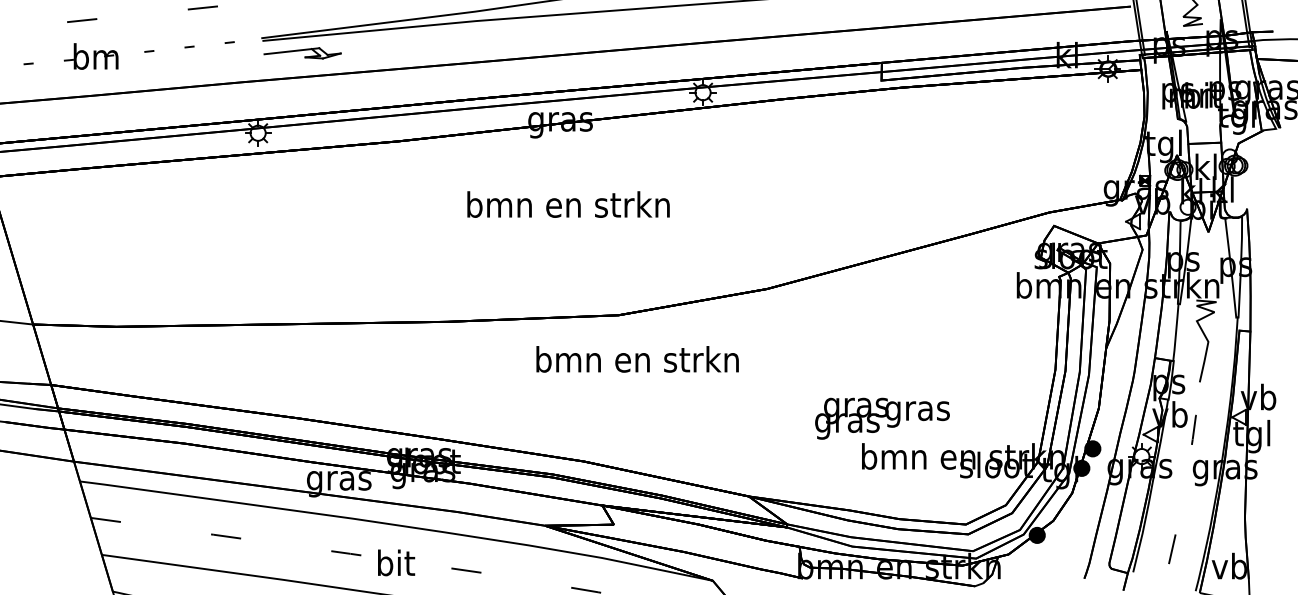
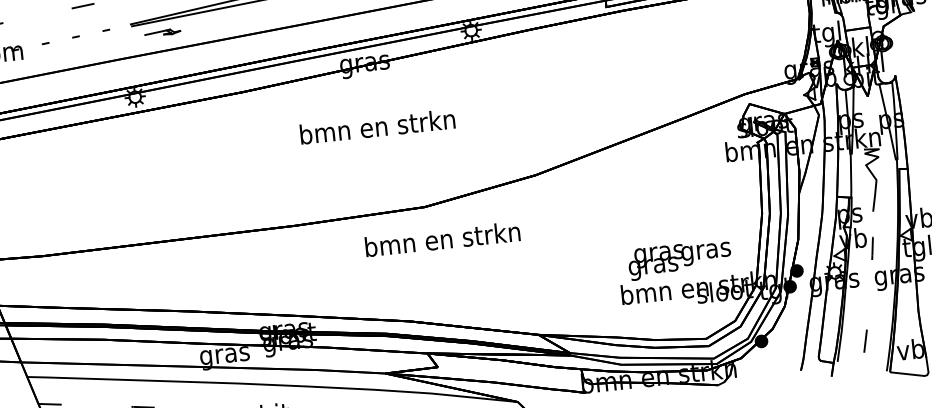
part: (302, 53) -> (162, 32), size x0.6
text: (882, 418) -> (679, 259), moved

